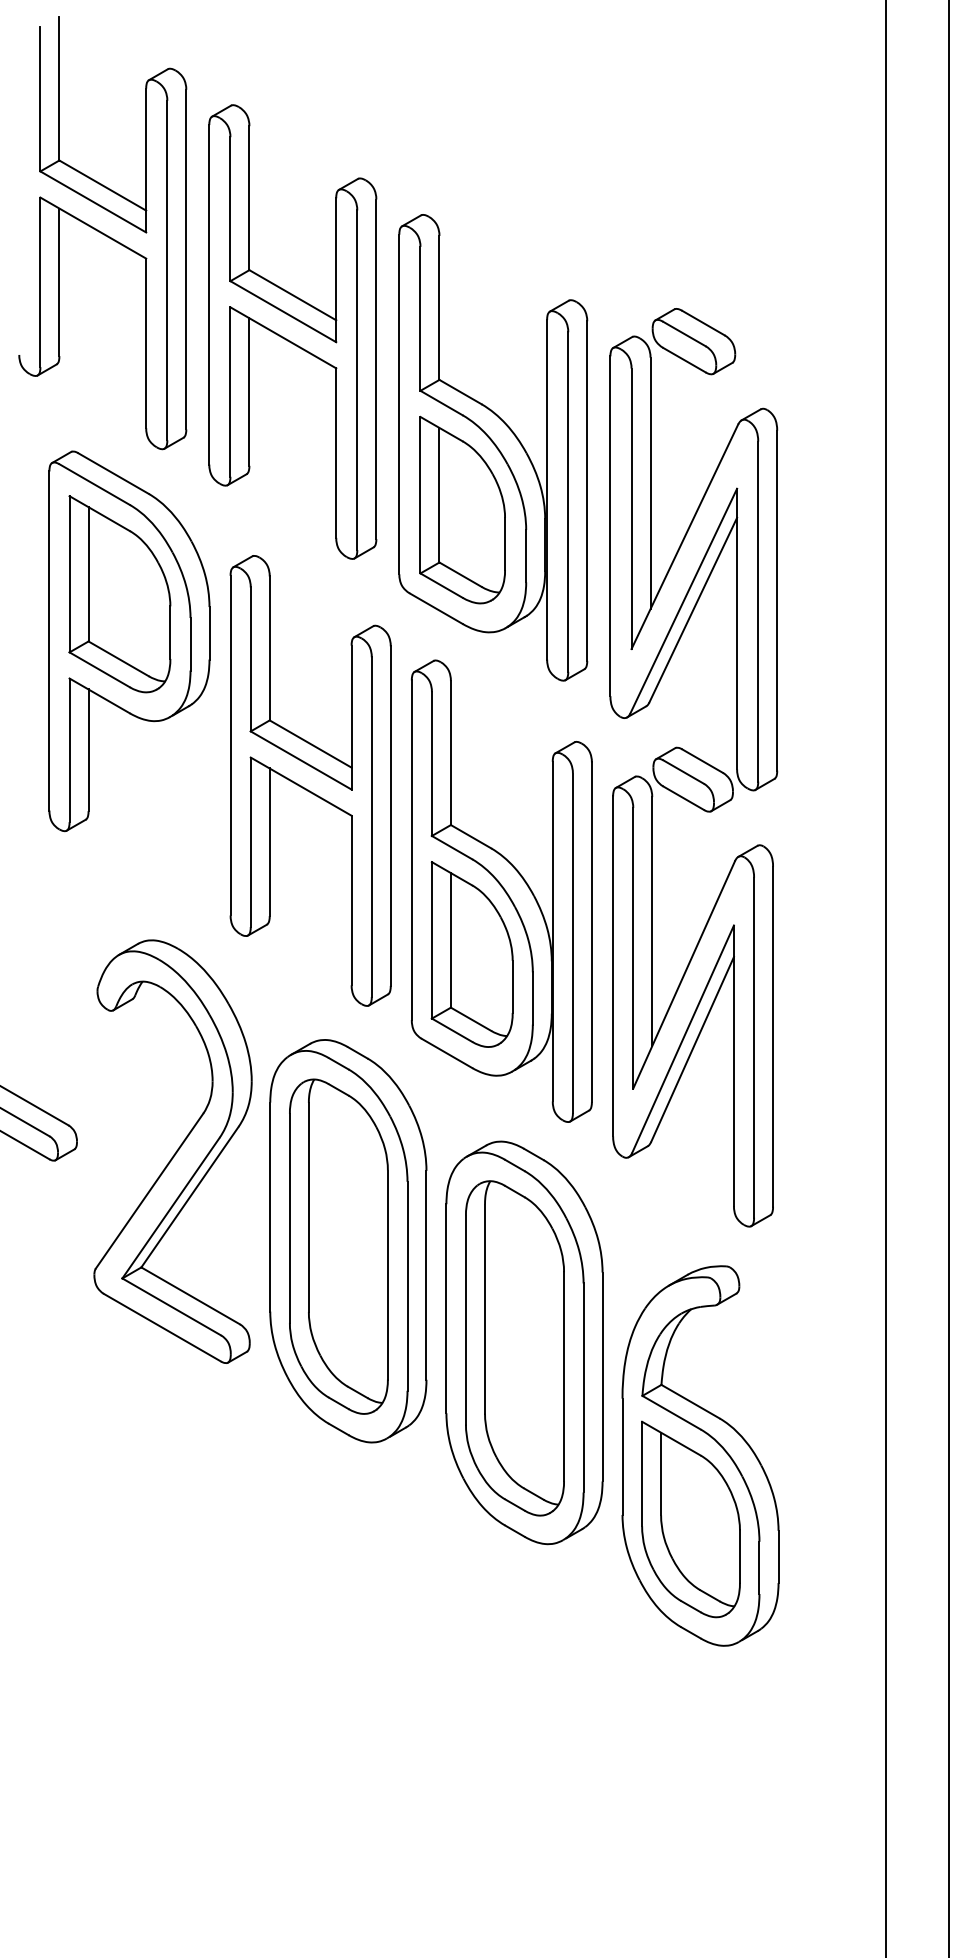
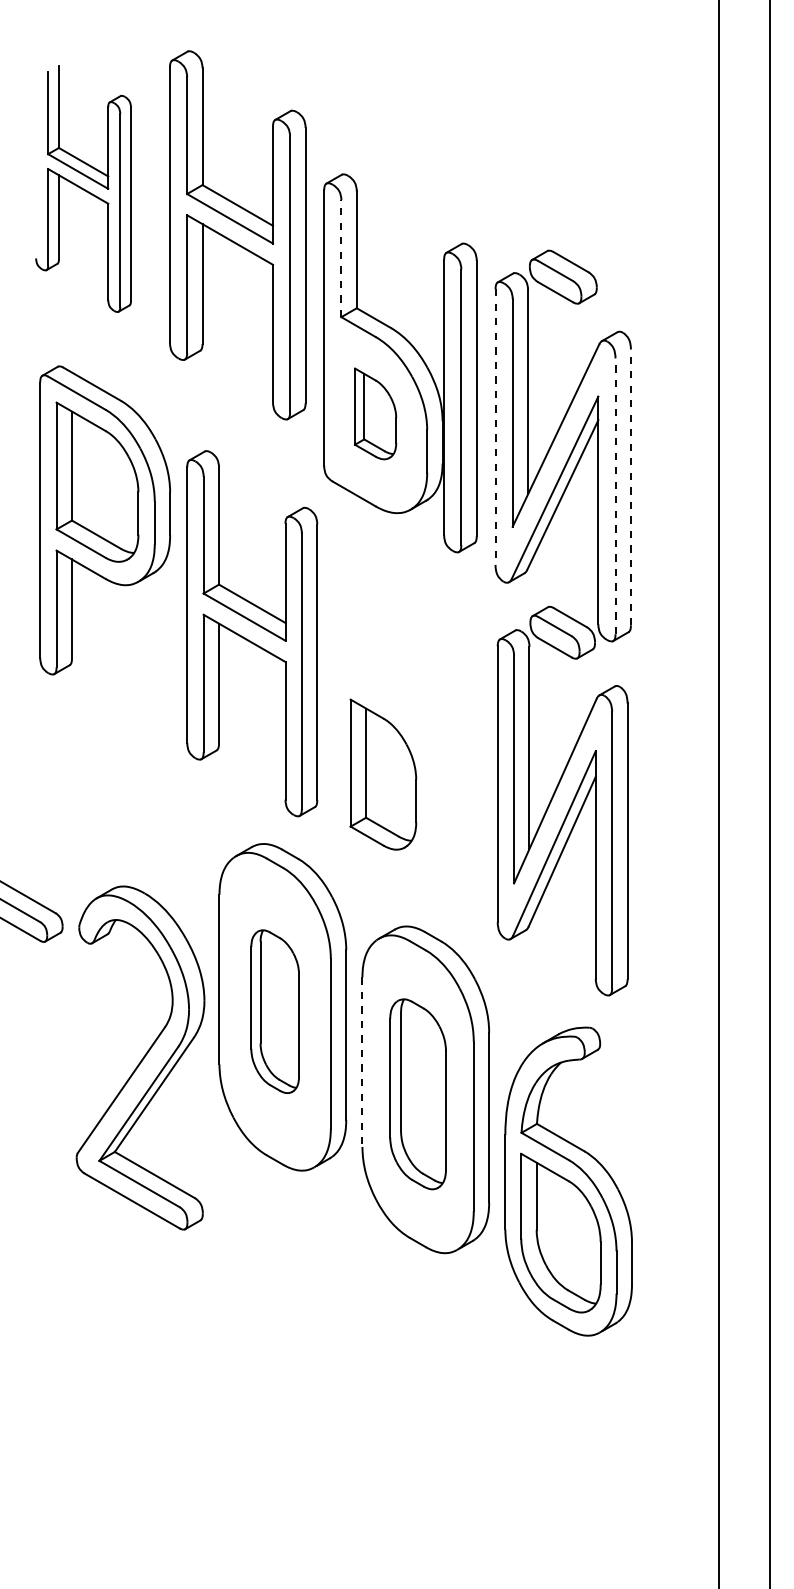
part: (102, 233) -> (83, 189), size x0.7
line: (420, 318) -> (341, 258), solid -> dashed
part: (292, 331) -> (237, 234), moved
part: (462, 509) -> (375, 413), size x0.6
line: (610, 526) -> (495, 427), solid -> dashed
line: (777, 600) -> (631, 487), solid -> dashed
line: (758, 611) -> (615, 496), solid -> dashed
part: (501, 890) -> (407, 722), removed
part: (172, 1151) -> (140, 1057), moved
part: (338, 1246) -> (274, 1011), size x0.6
line: (446, 1308) -> (362, 1061), solid -> dashed
part: (514, 1348) -> (417, 1094), size x0.7

